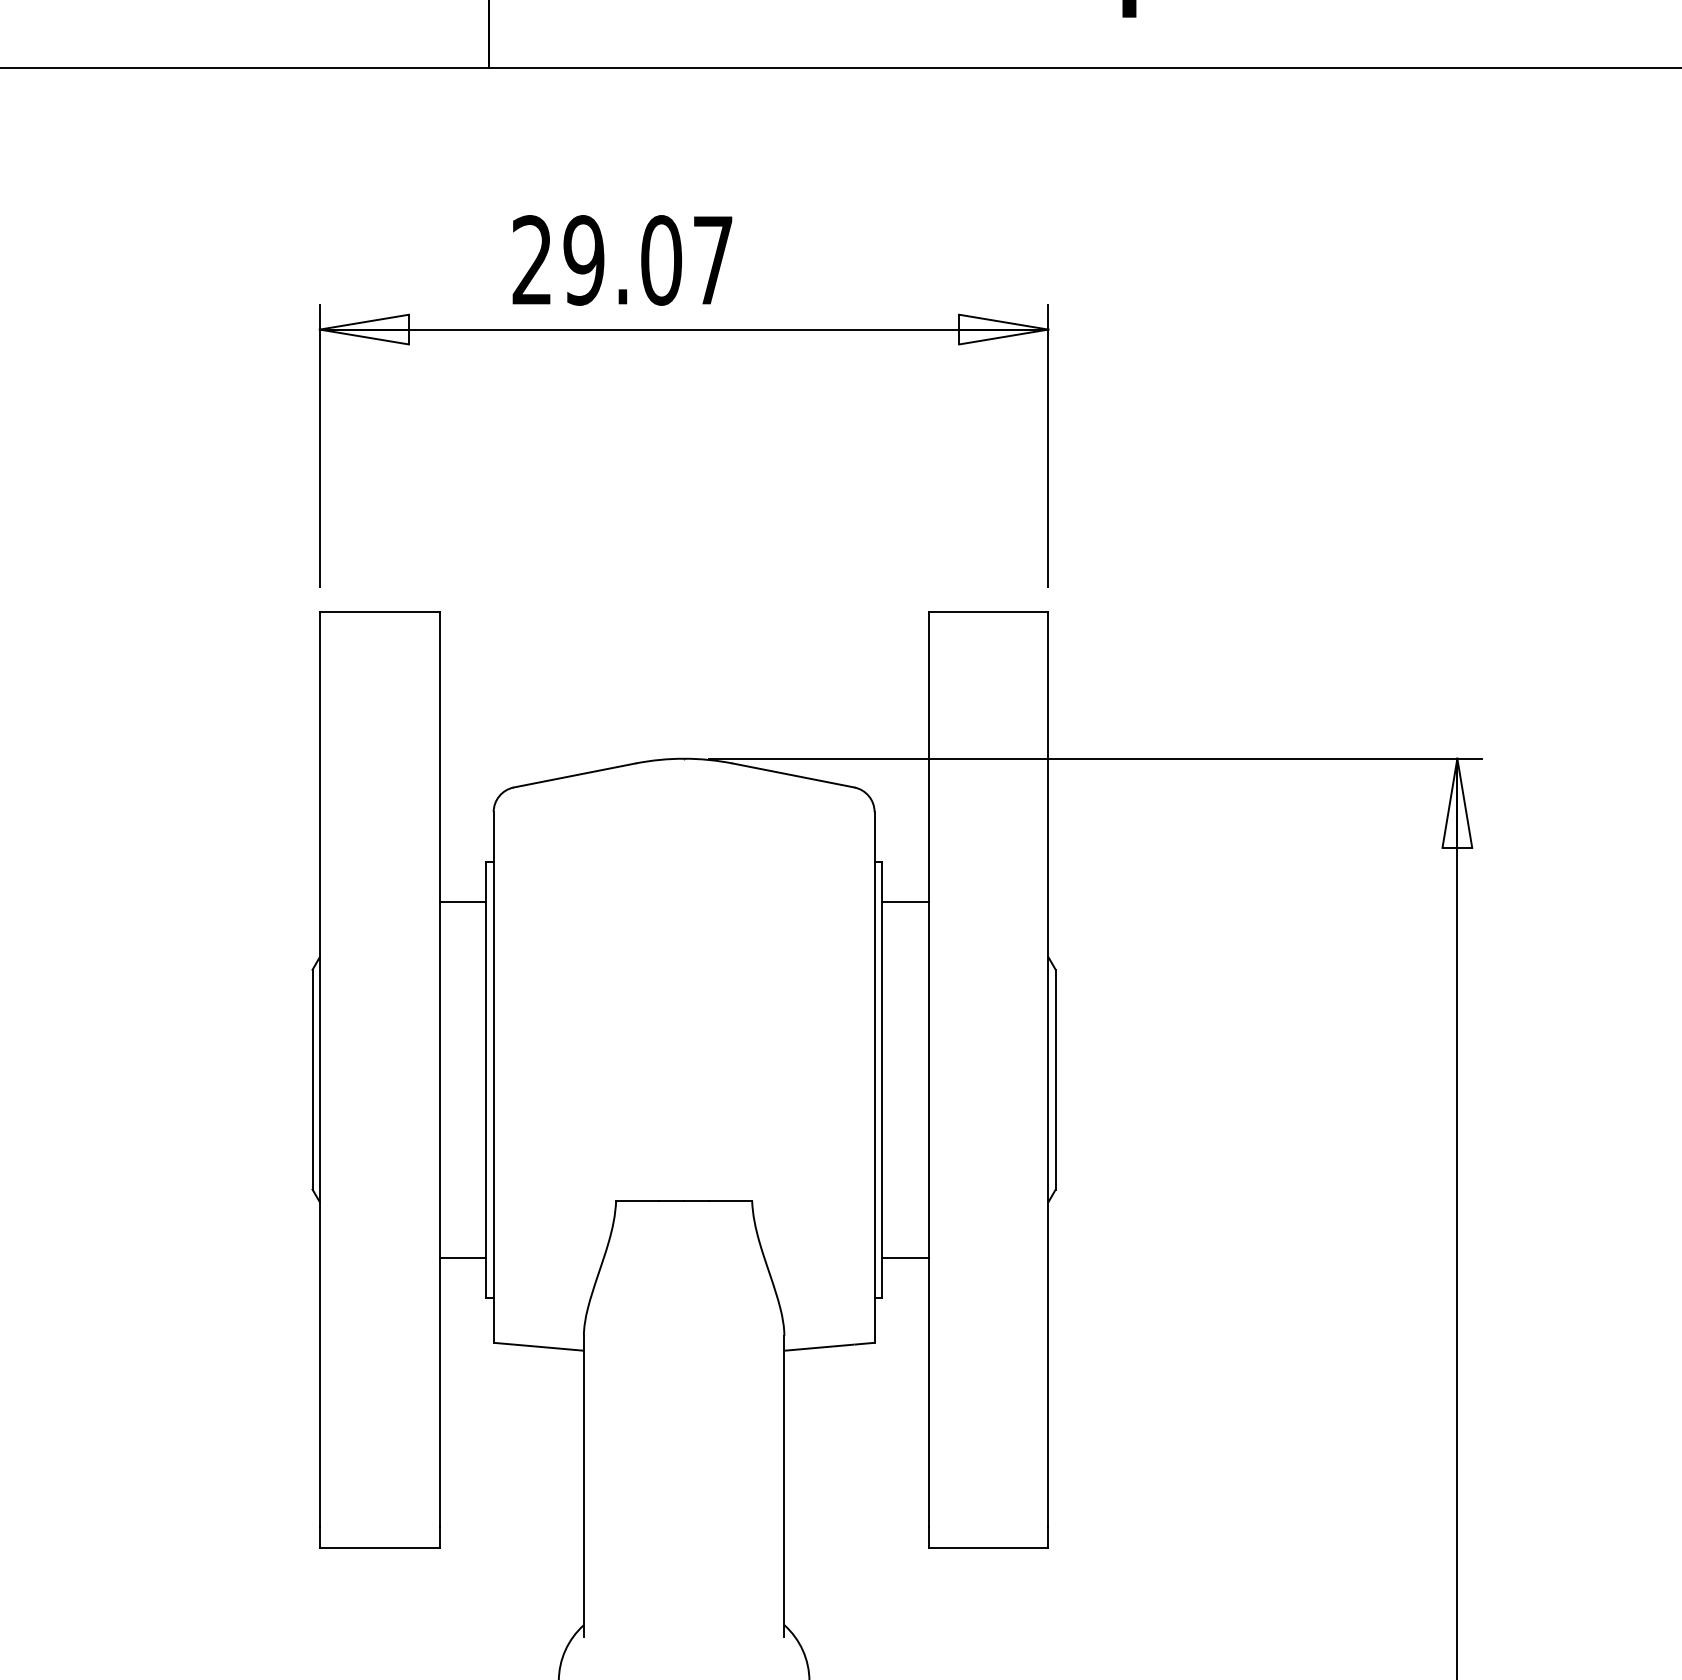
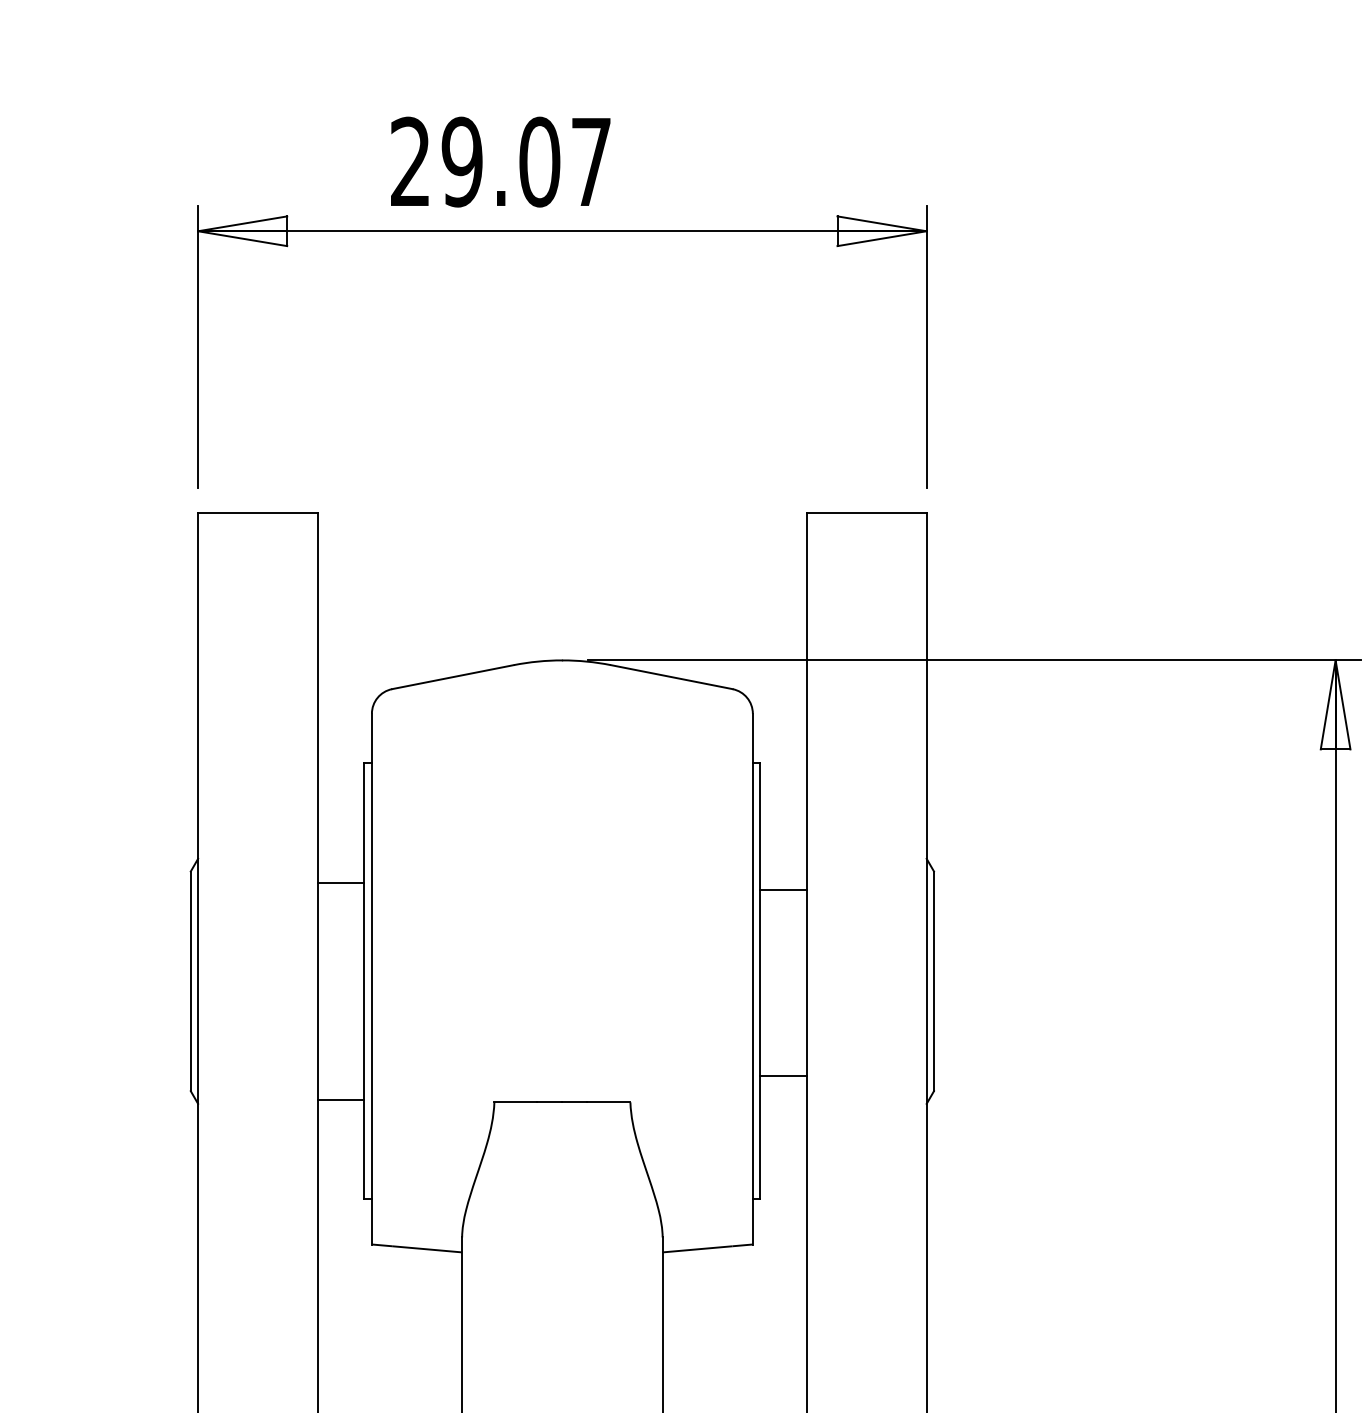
line: (462, 901) -> (340, 883), moved
line: (905, 901) -> (783, 890), moved
line: (462, 1257) -> (340, 1100), moved
line: (905, 1257) -> (783, 1076), moved

